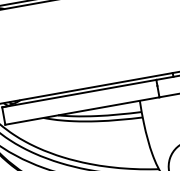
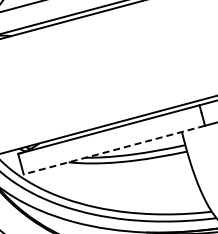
line: (82, 111) -> (114, 150), solid -> dashed

